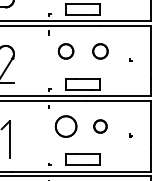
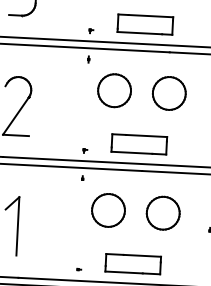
part: (65, 51) -> (113, 90), size x1.43
part: (100, 51) -> (169, 93), size x1.43
part: (100, 126) -> (163, 213), size x1.67

